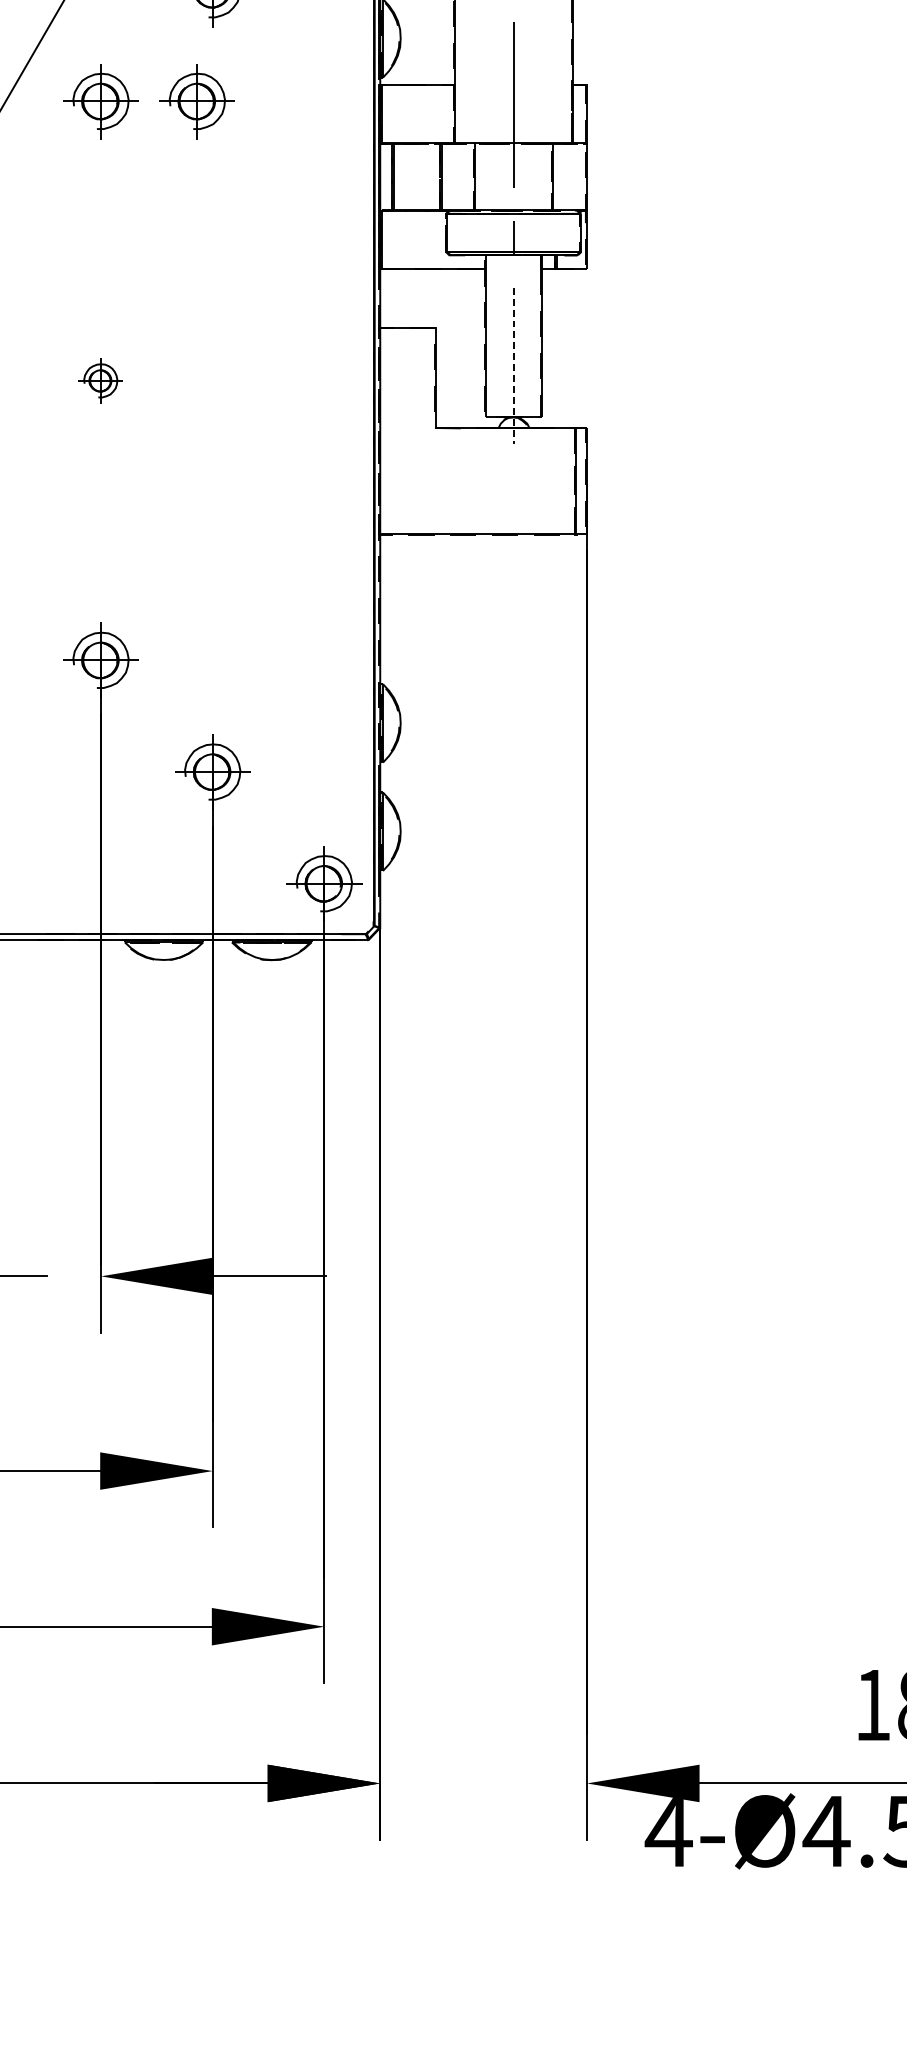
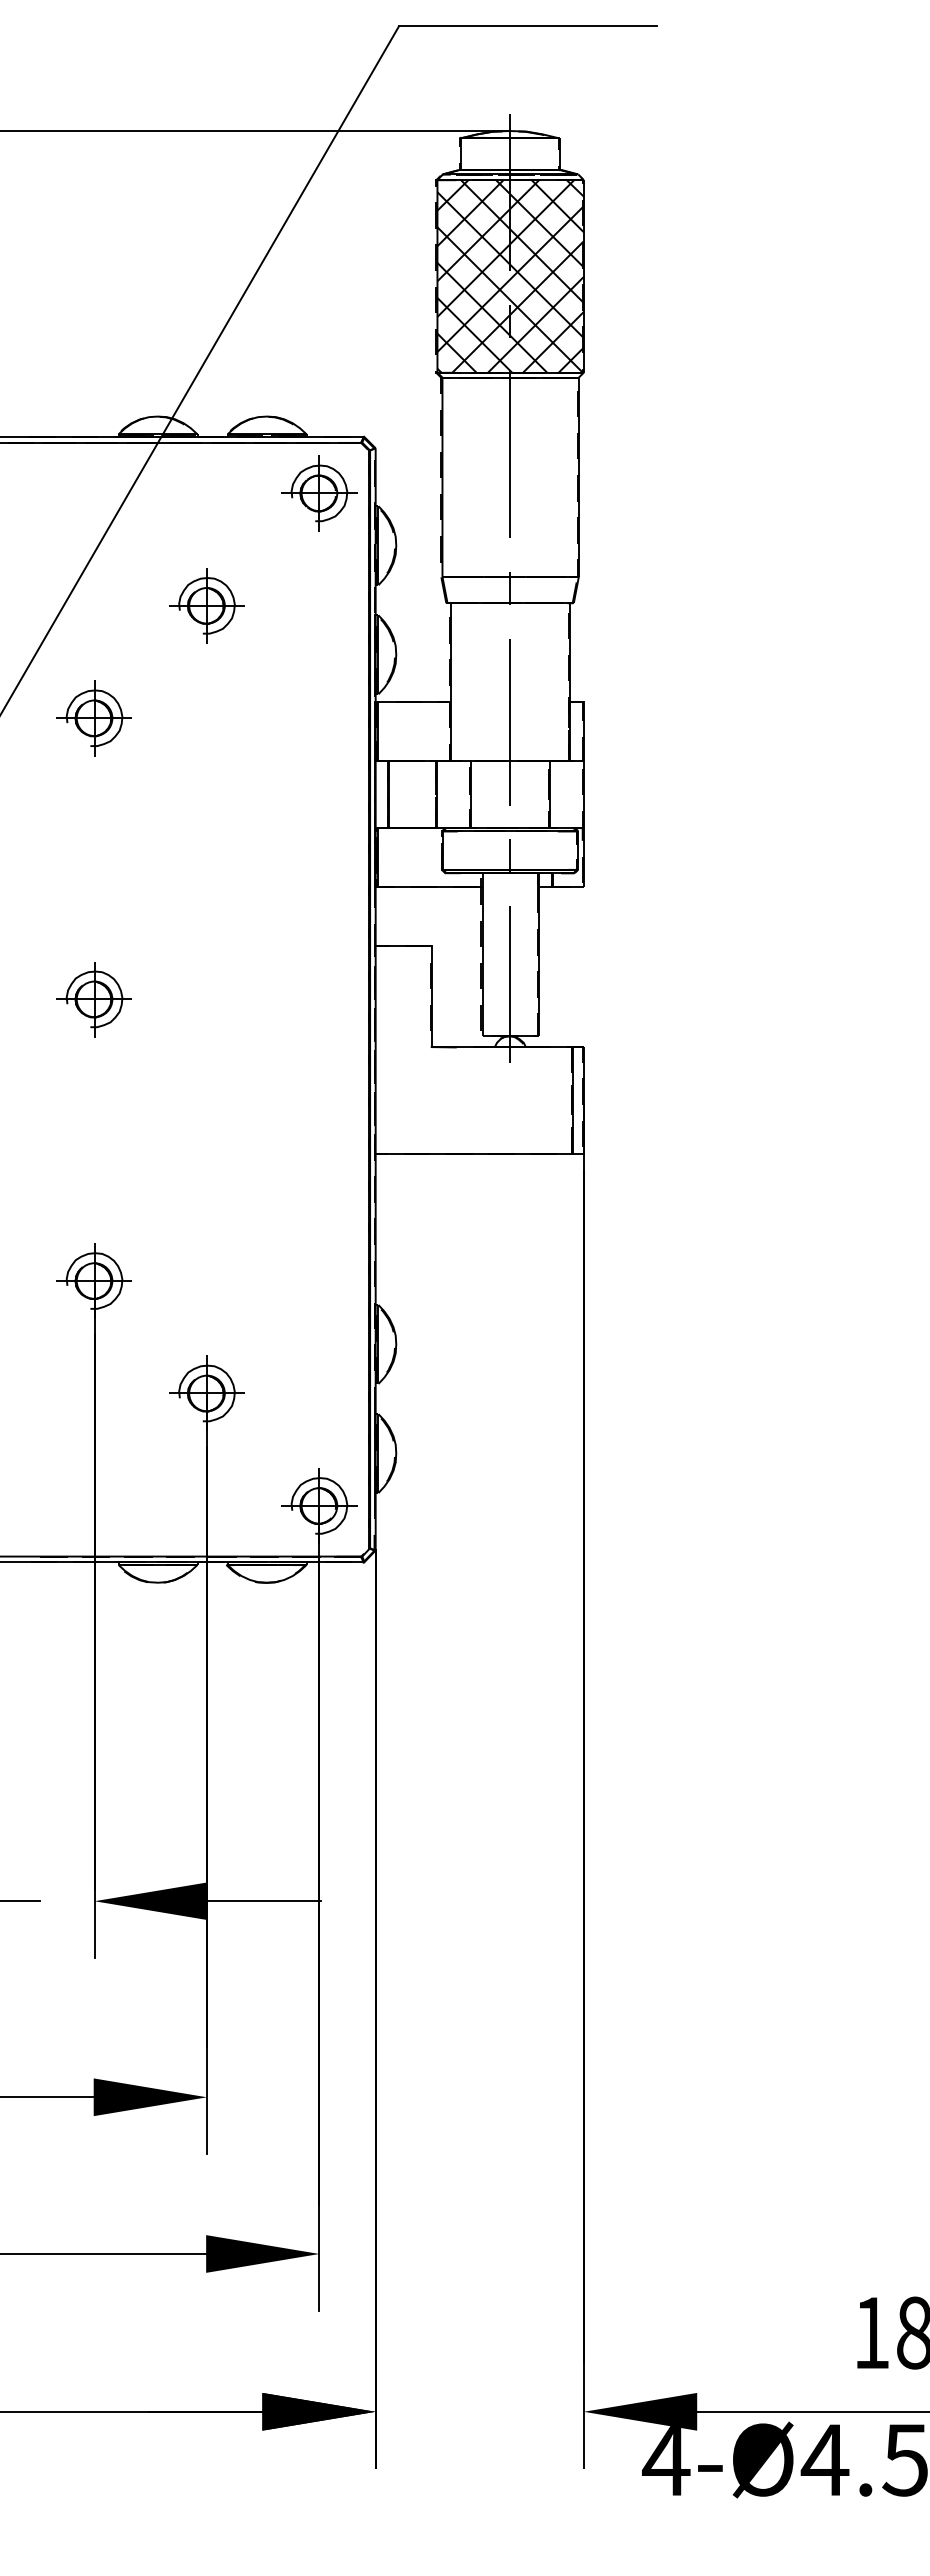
part: (196, 101) -> (190, 718), removed
line: (514, 365) -> (510, 984), dashed -> solid
part: (99, 380) -> (93, 999), size x1.67

